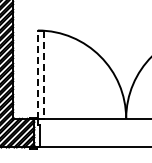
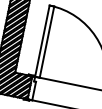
line: (37, 74) -> (42, 40), dashed -> solid
line: (43, 75) -> (46, 42), dashed -> solid

